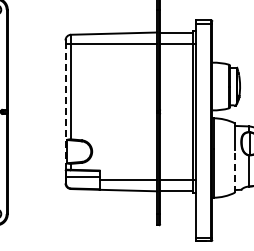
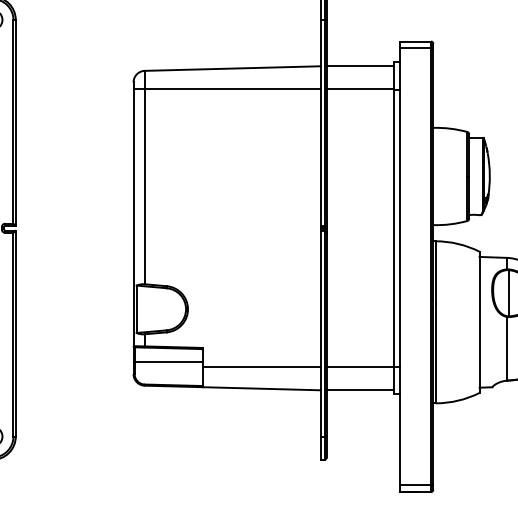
line: (65, 106) -> (133, 217), dashed -> solid
line: (235, 170) -> (480, 347), dashed -> solid

